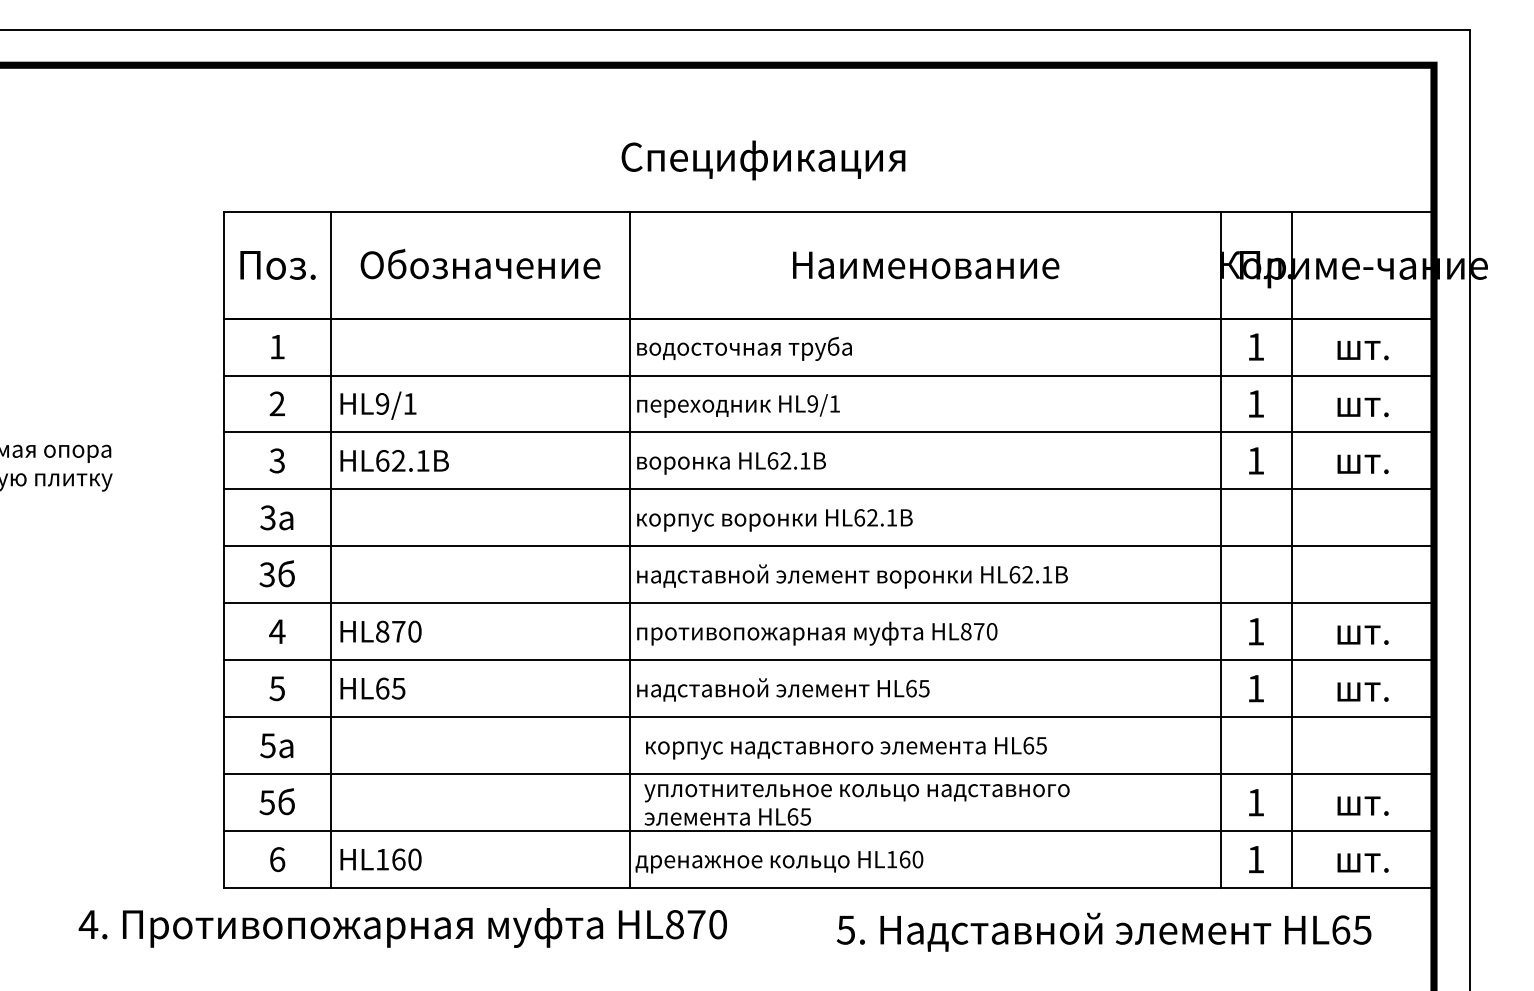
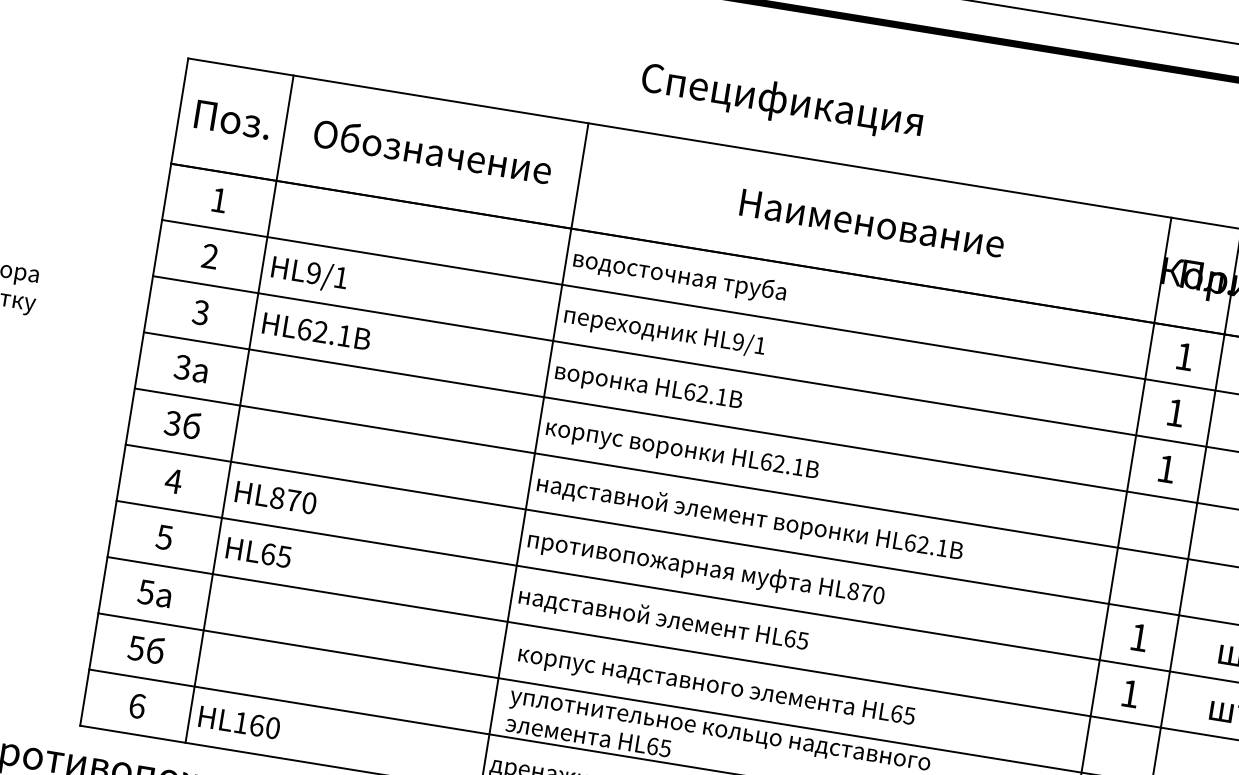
text: (763, 160) -> (781, 102), moved

